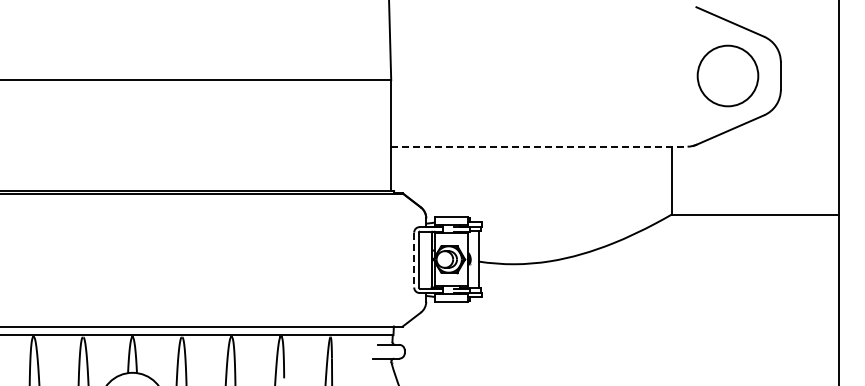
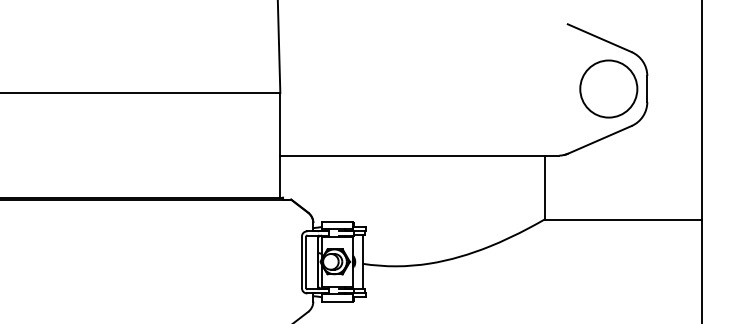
circle: (727, 75) -> (608, 88), moved
line: (539, 146) -> (419, 155), dashed -> solid
line: (414, 260) -> (302, 262), dashed -> solid

